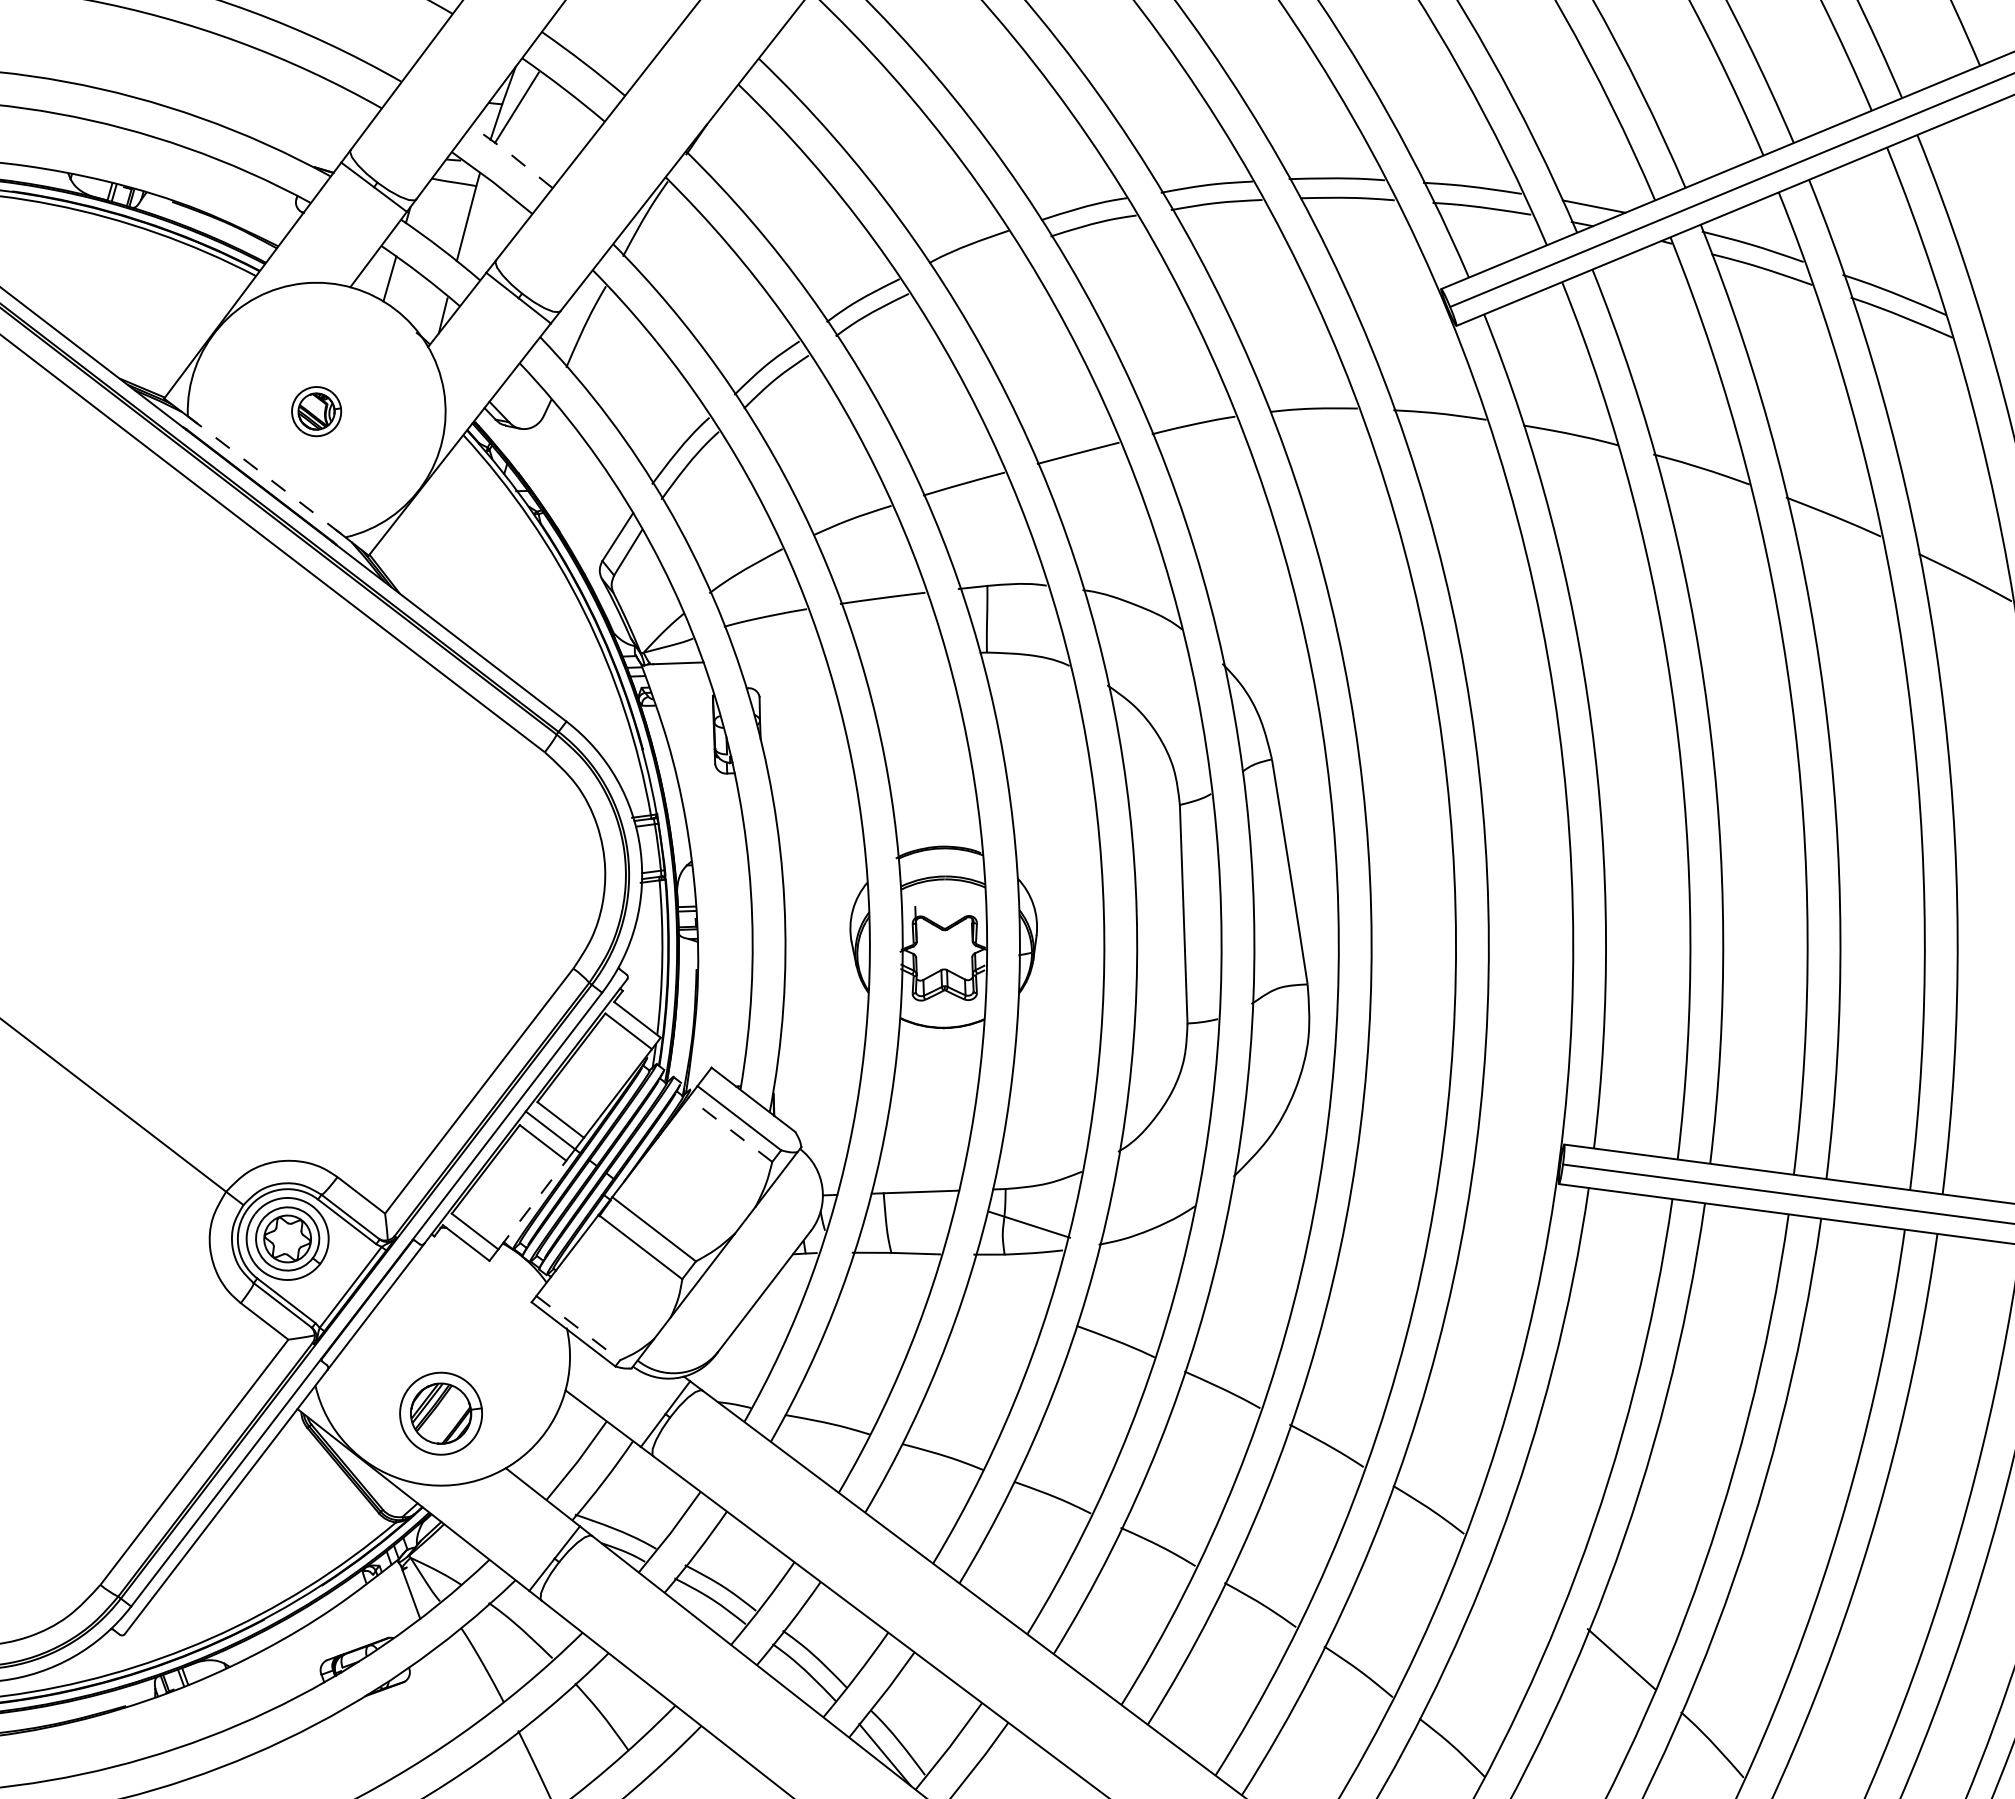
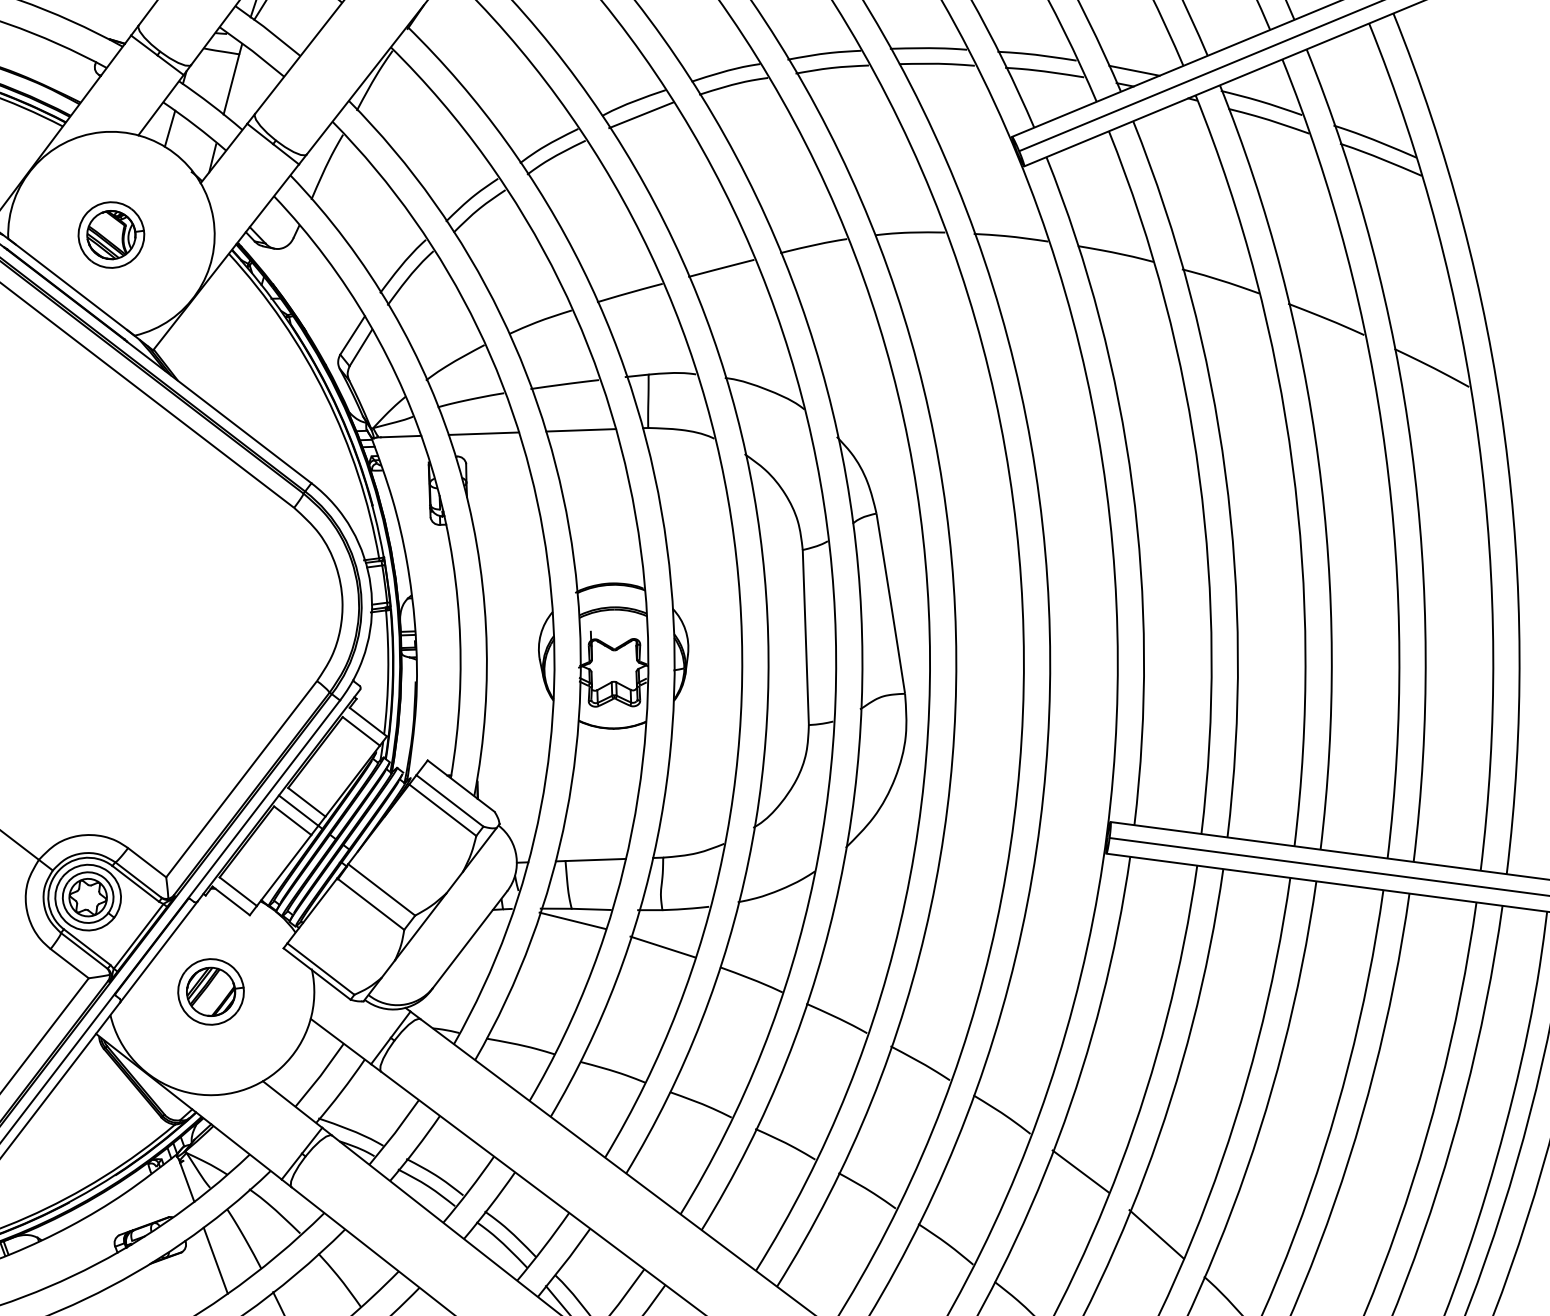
line: (512, 155) -> (268, 29), dashed -> solid
line: (977, 262) -> (640, 115), added
part: (316, 411) -> (111, 234), size x1.67
line: (267, 477) -> (72, 287), dashed -> solid
line: (902, 655) -> (580, 430), added
line: (781, 659) -> (483, 433), added
line: (730, 1129) -> (442, 809), dashed -> solid
line: (532, 1205) -> (284, 870), dashed -> solid
line: (1028, 1224) -> (662, 946), moved
line: (892, 1267) -> (572, 920), added
line: (578, 1328) -> (321, 969), dashed -> solid
part: (440, 1413) -> (210, 991), moved
line: (1526, 1580) -> (1080, 1171), added
line: (446, 1692) -> (215, 1260), added

